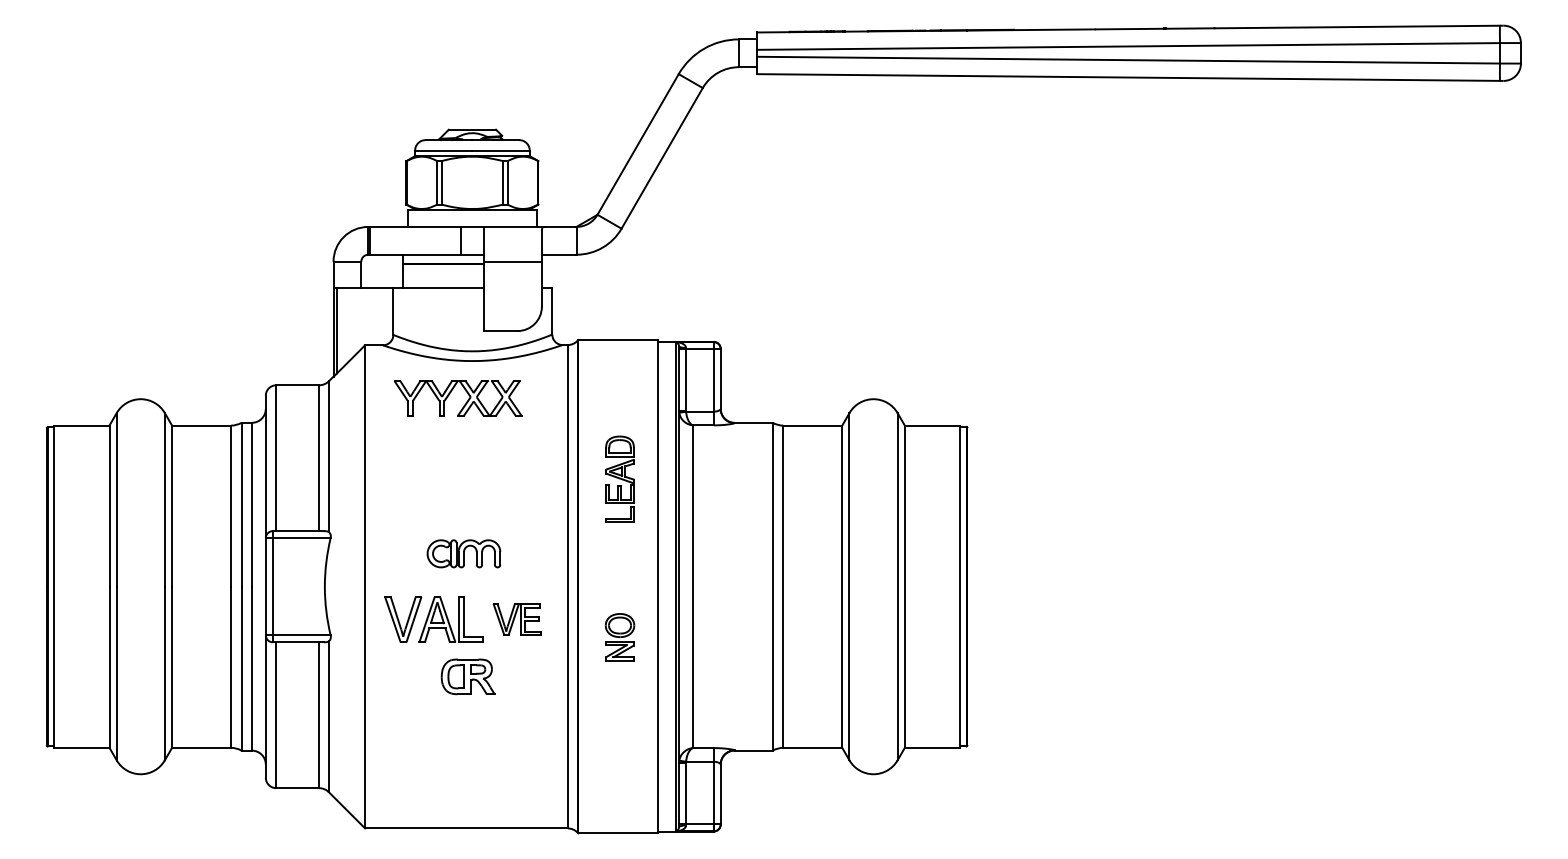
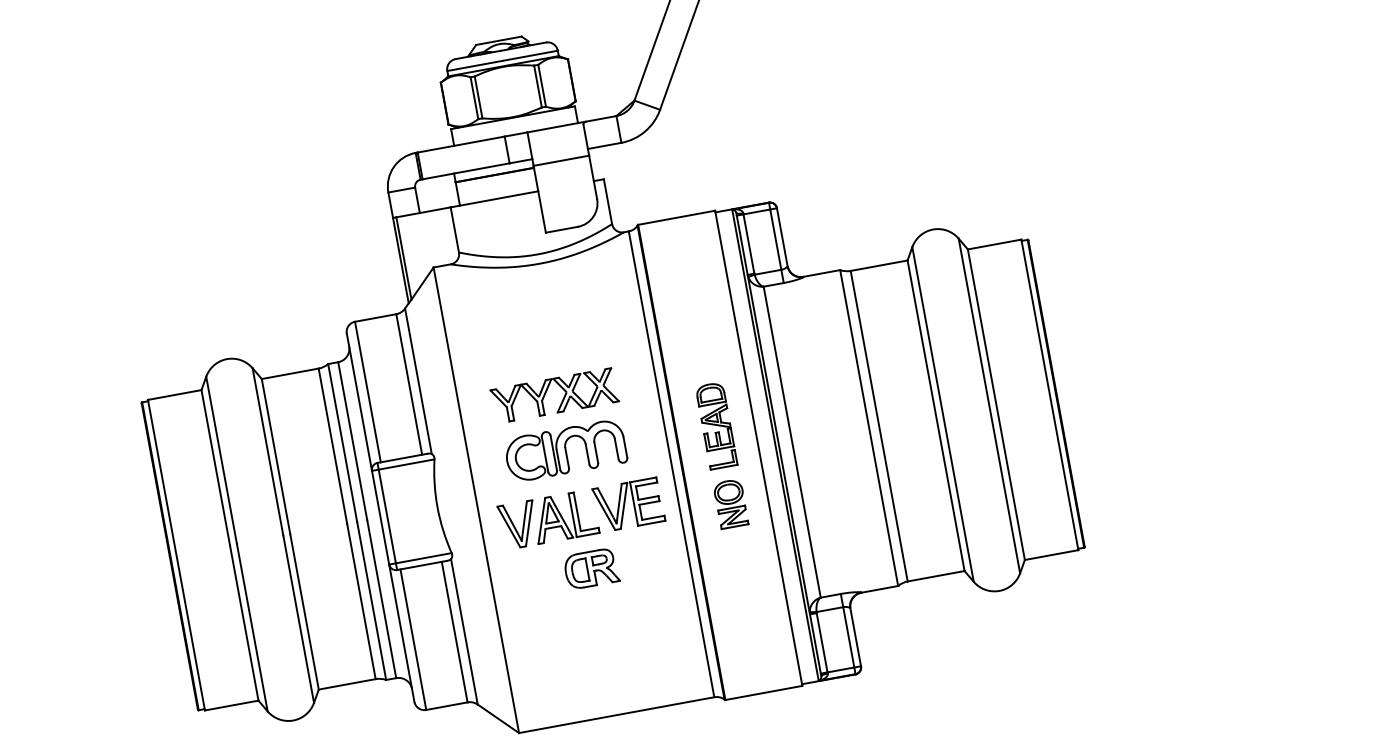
part: (465, 402) -> (562, 398), moved
part: (619, 478) -> (715, 425), moved
part: (463, 553) -> (565, 450), size x1.67
part: (516, 619) -> (627, 504), size x1.43

